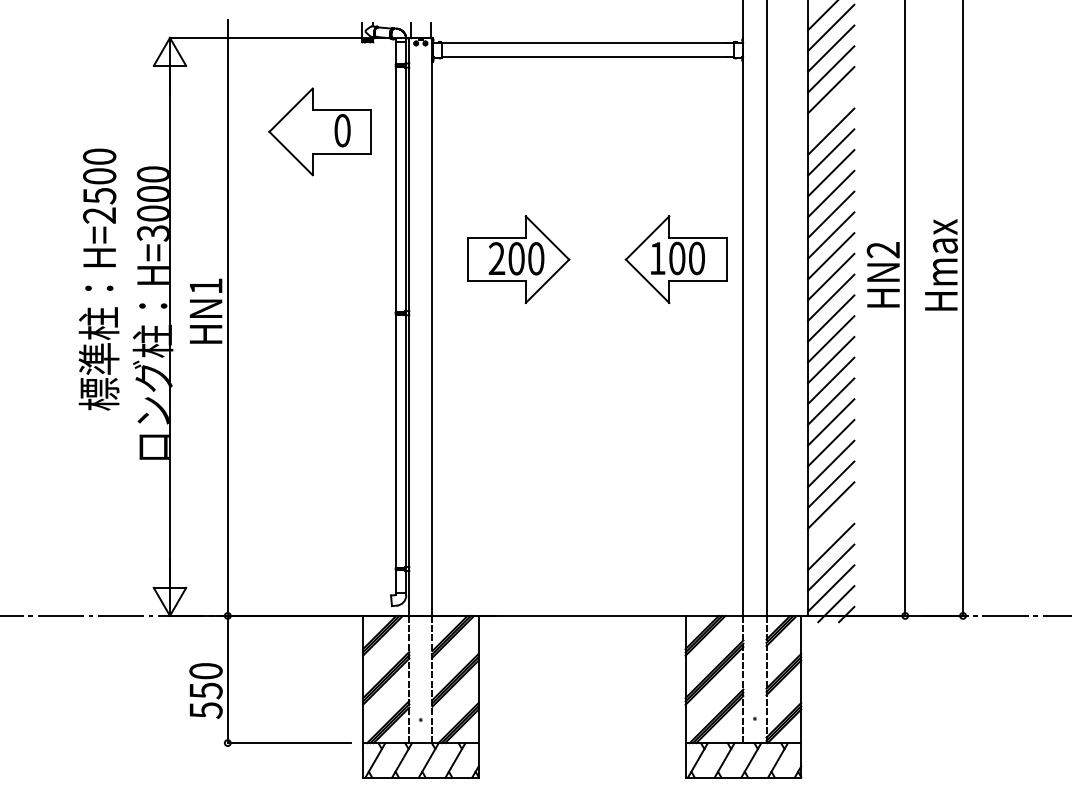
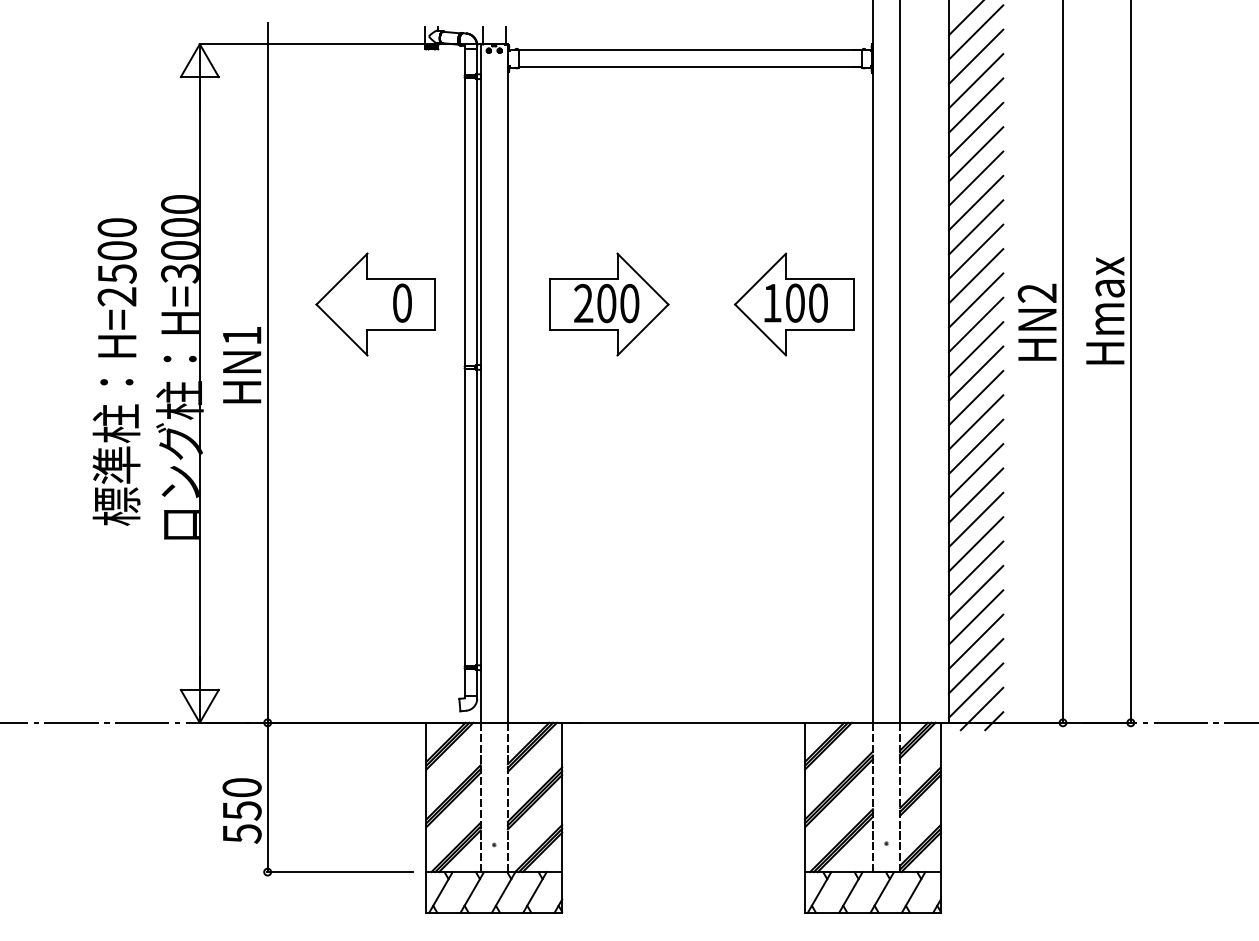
line: (830, 110) -> (975, 129), added
part: (319, 131) -> (375, 304), moved
text: (99, 279) -> (116, 371), moved
line: (830, 526) -> (975, 617), added

